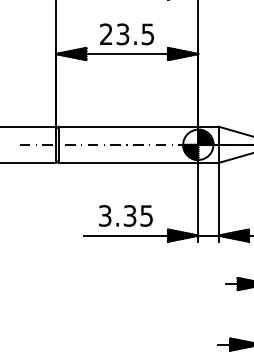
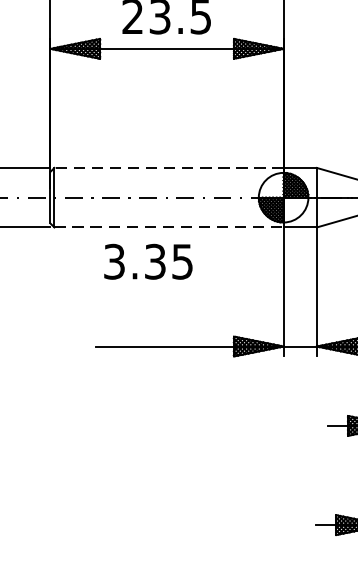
line: (128, 126) -> (169, 167), solid -> dashed
line: (128, 163) -> (169, 228), solid -> dashed
text: (125, 215) -> (147, 261), moved

